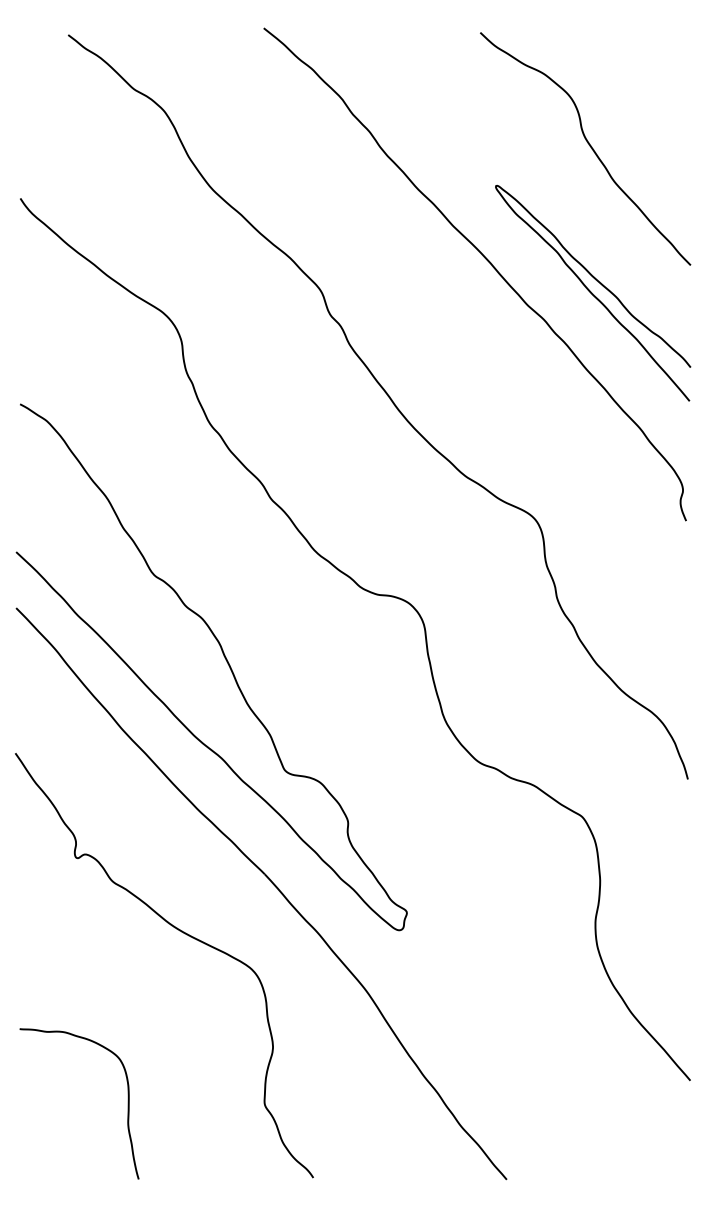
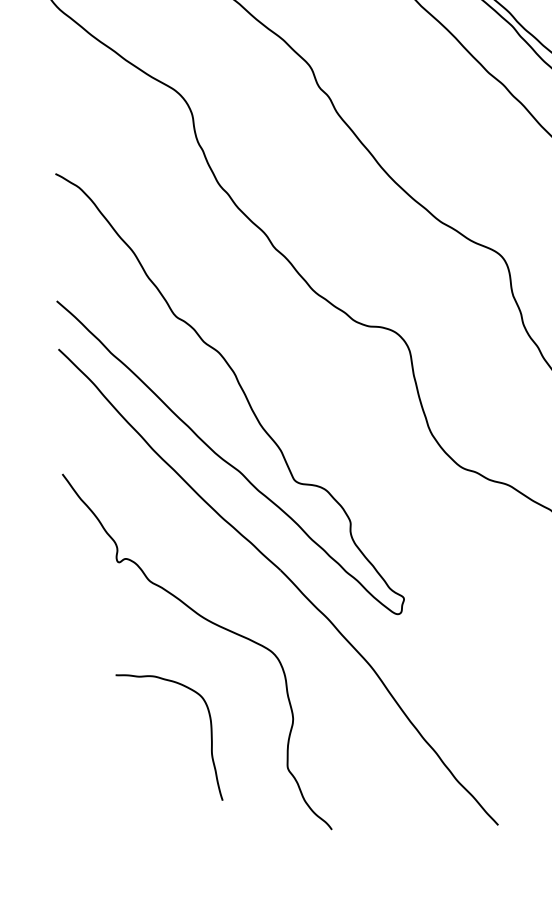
curve: (127, 1103) -> (210, 735), moved

